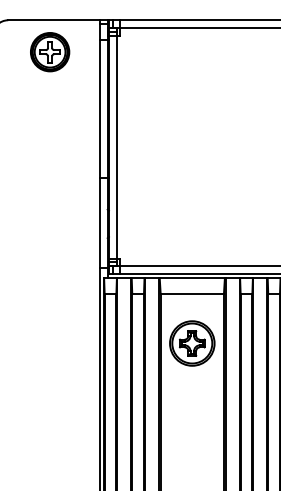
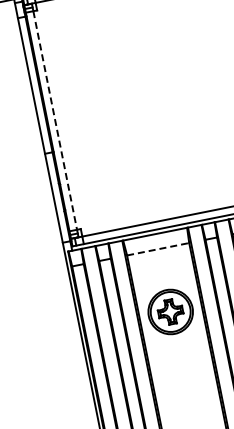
line: (116, 147) -> (55, 120), solid -> dashed
line: (192, 293) -> (158, 249), solid -> dashed
part: (192, 343) -> (170, 311), moved

